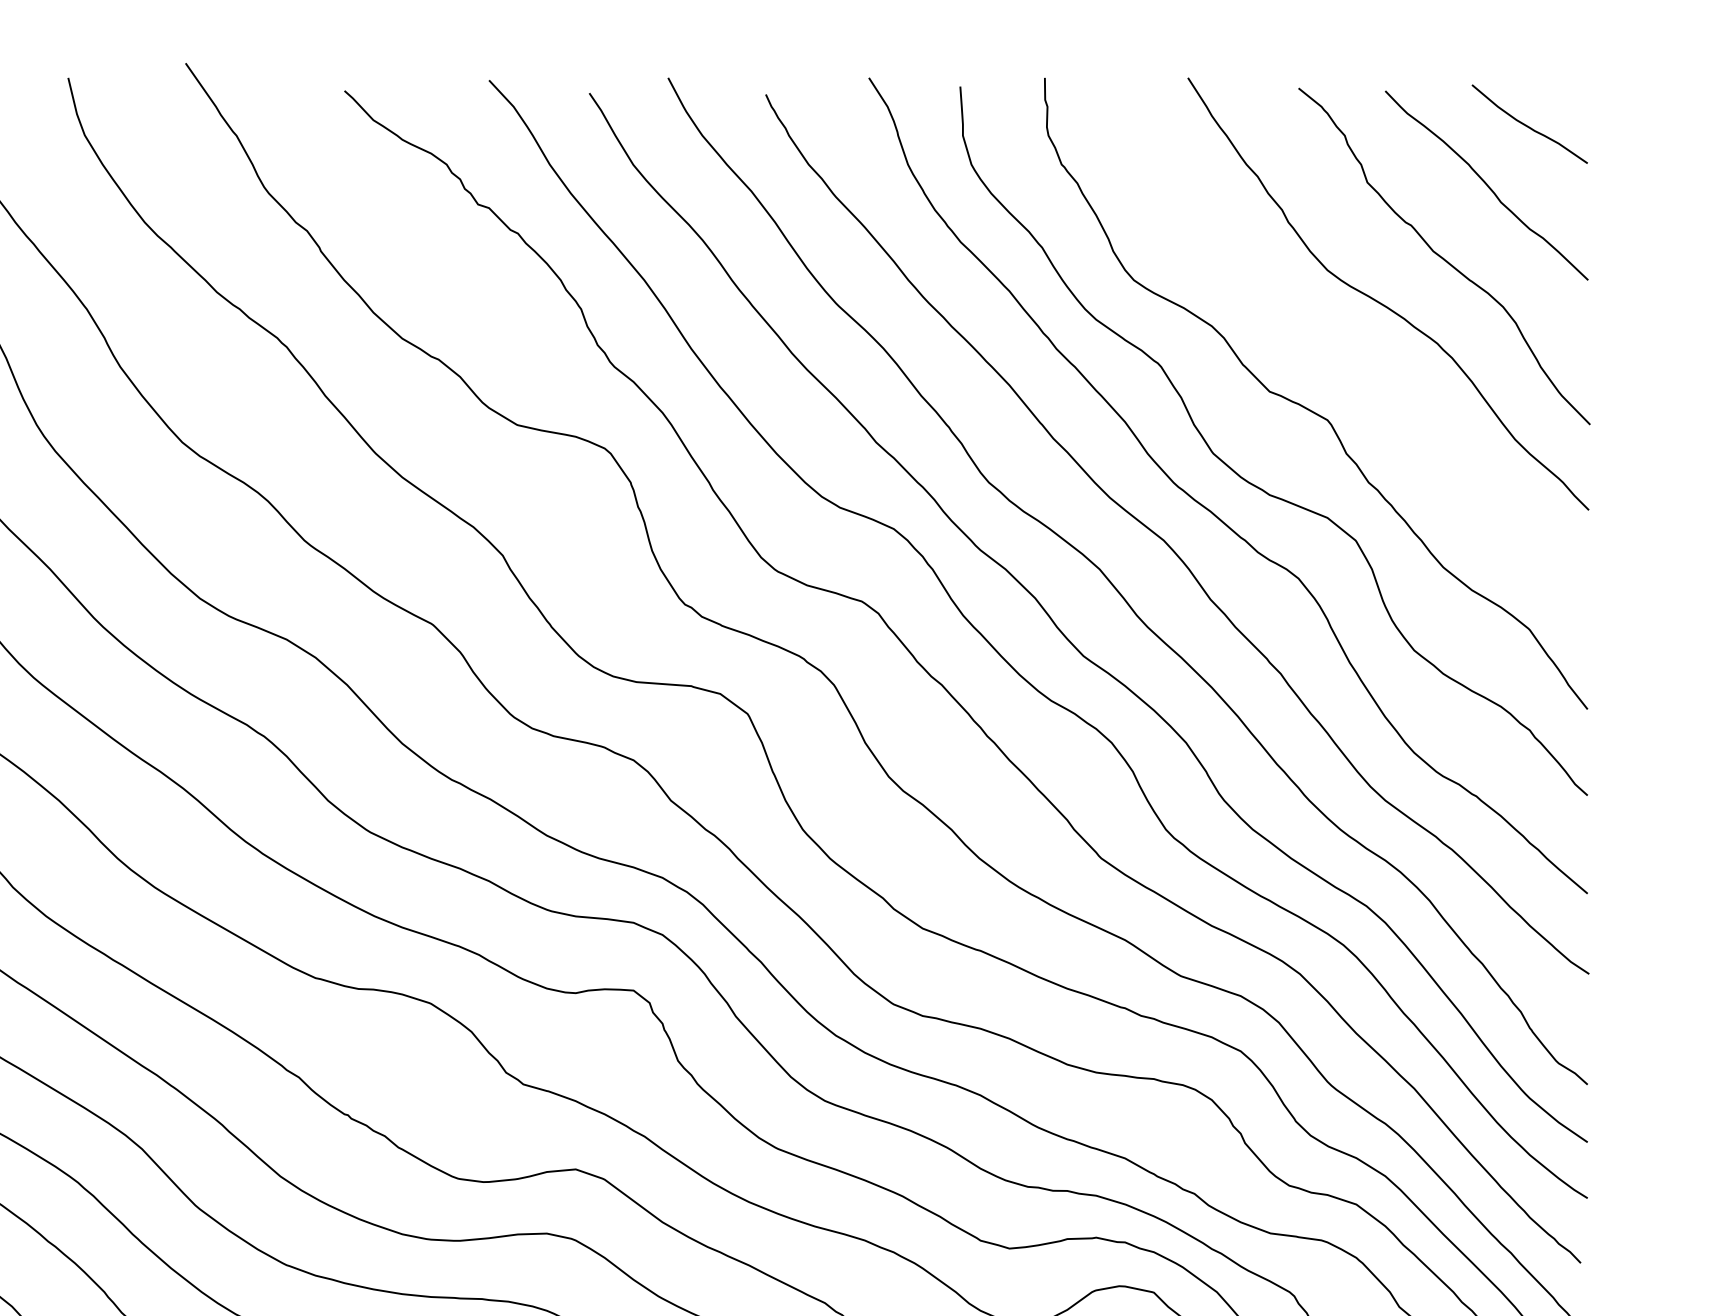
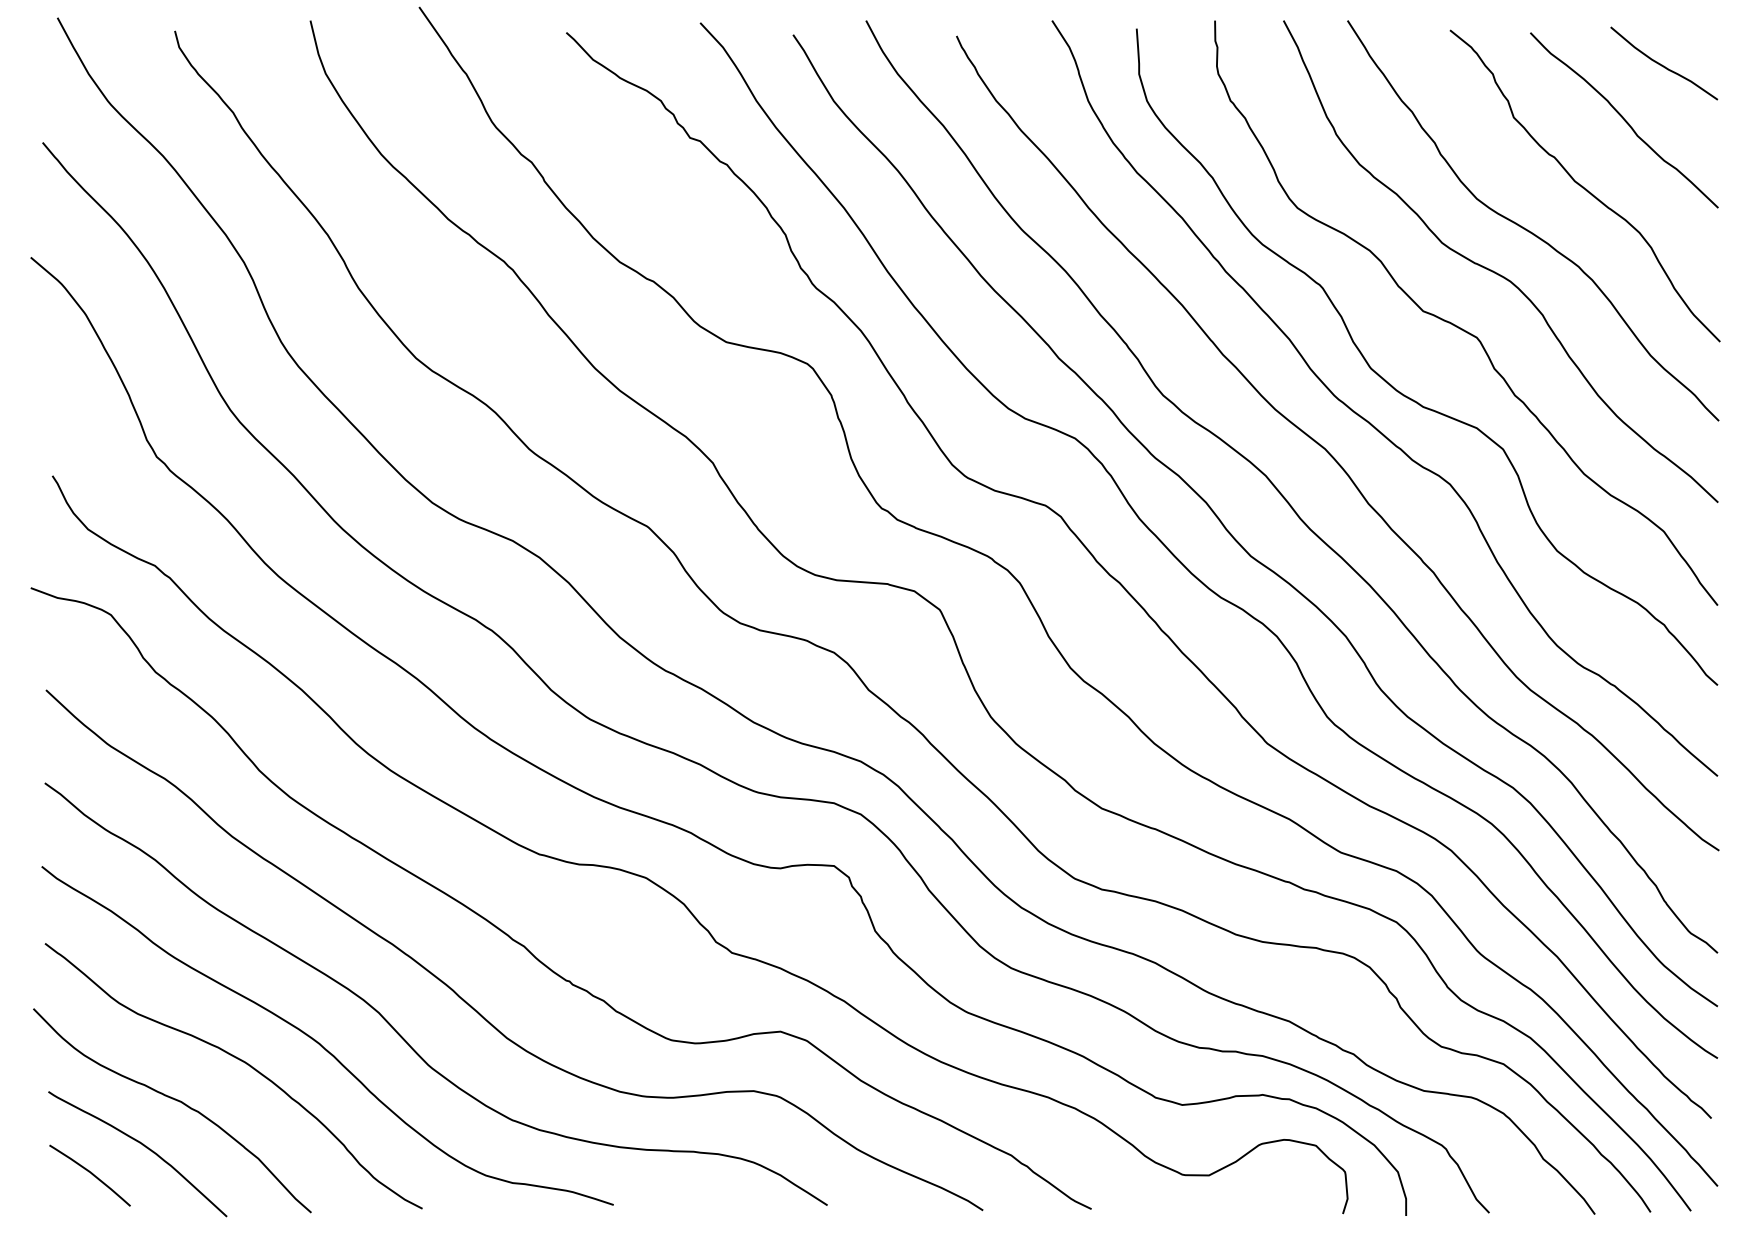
curve: (1347, 348) -> (1495, 271), added

